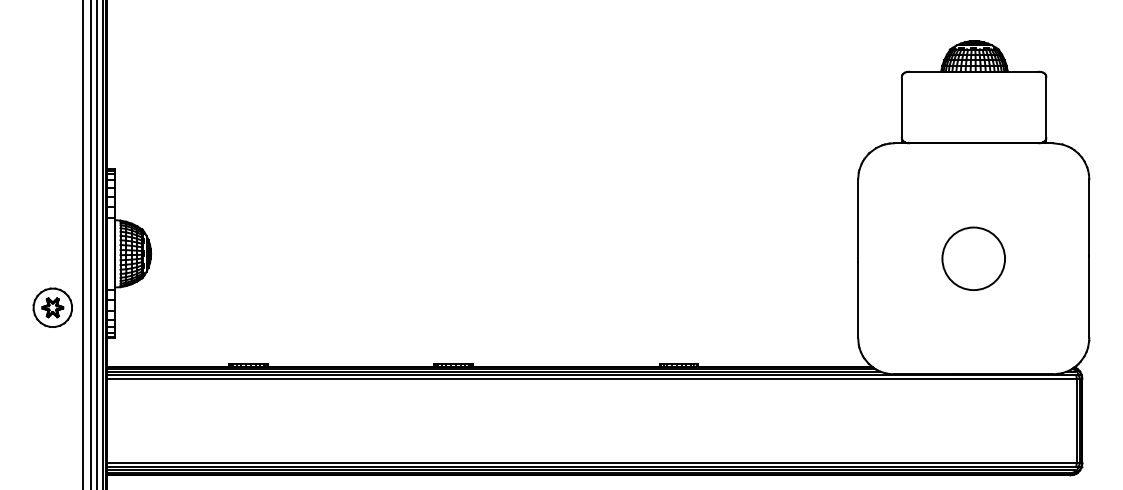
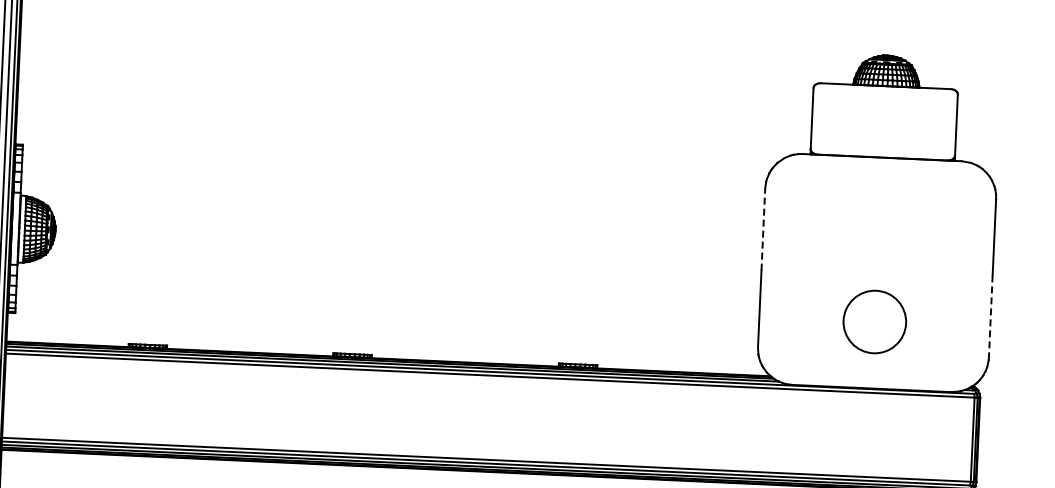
line: (858, 220) -> (763, 229), solid -> dashed
circle: (973, 258) -> (874, 321), moved
line: (1089, 297) -> (990, 316), solid -> dashed

